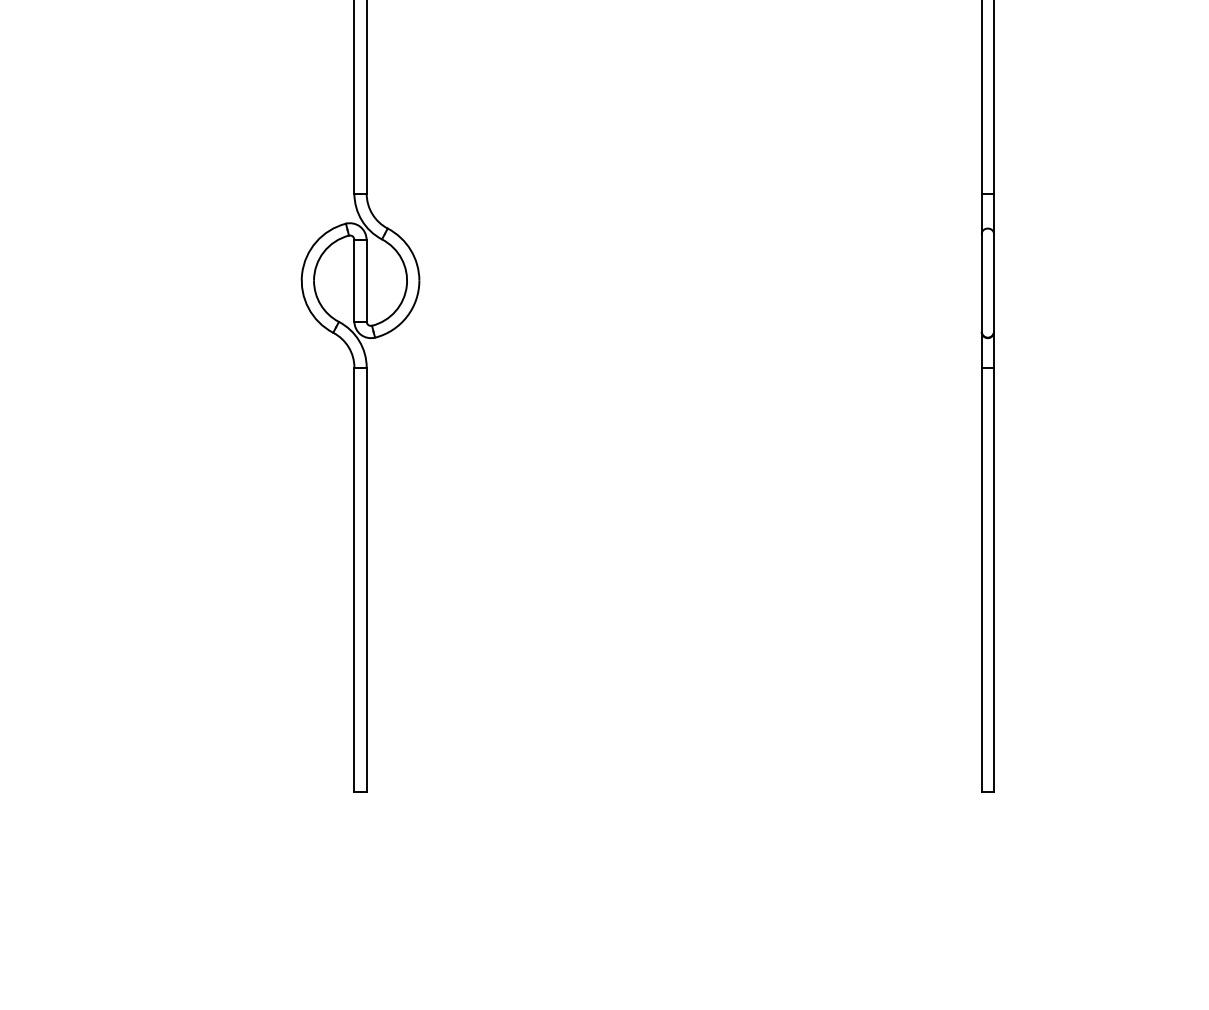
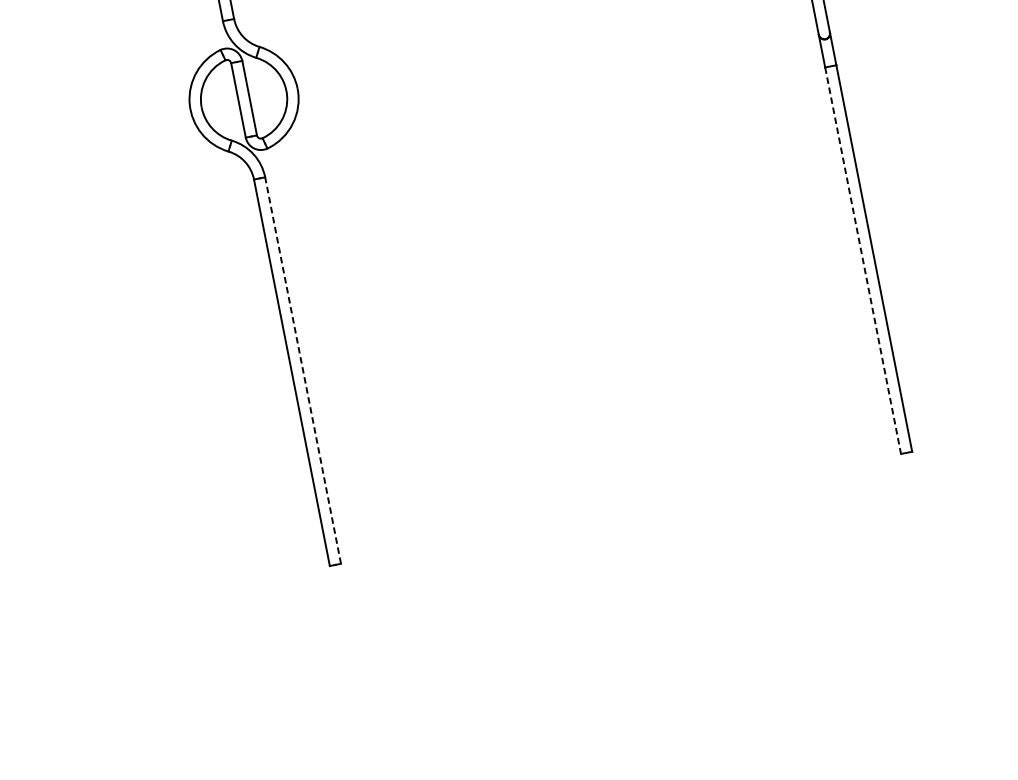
line: (366, 579) -> (302, 370), solid -> dashed
line: (981, 580) -> (863, 261), solid -> dashed

